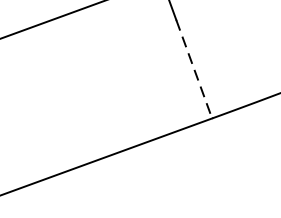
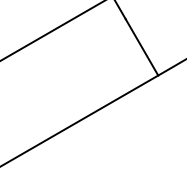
line: (193, 69) -> (141, 47), dashed -> solid

